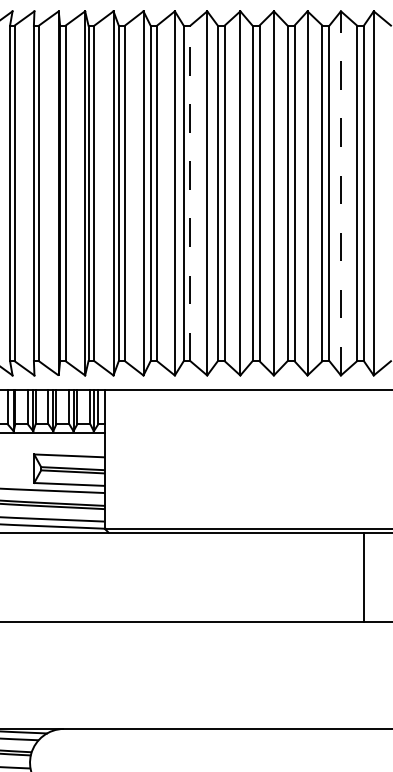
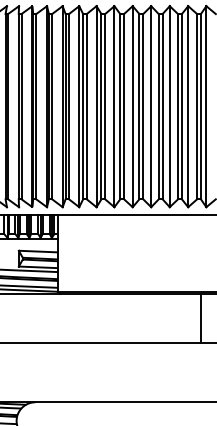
line: (191, 193) -> (105, 106), dashed -> solid
line: (341, 193) -> (188, 106), dashed -> solid

